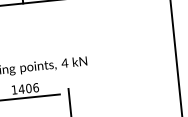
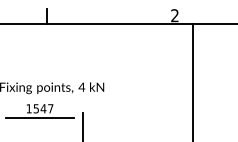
text: (28, 88) -> (43, 108), 1406 -> 1547

